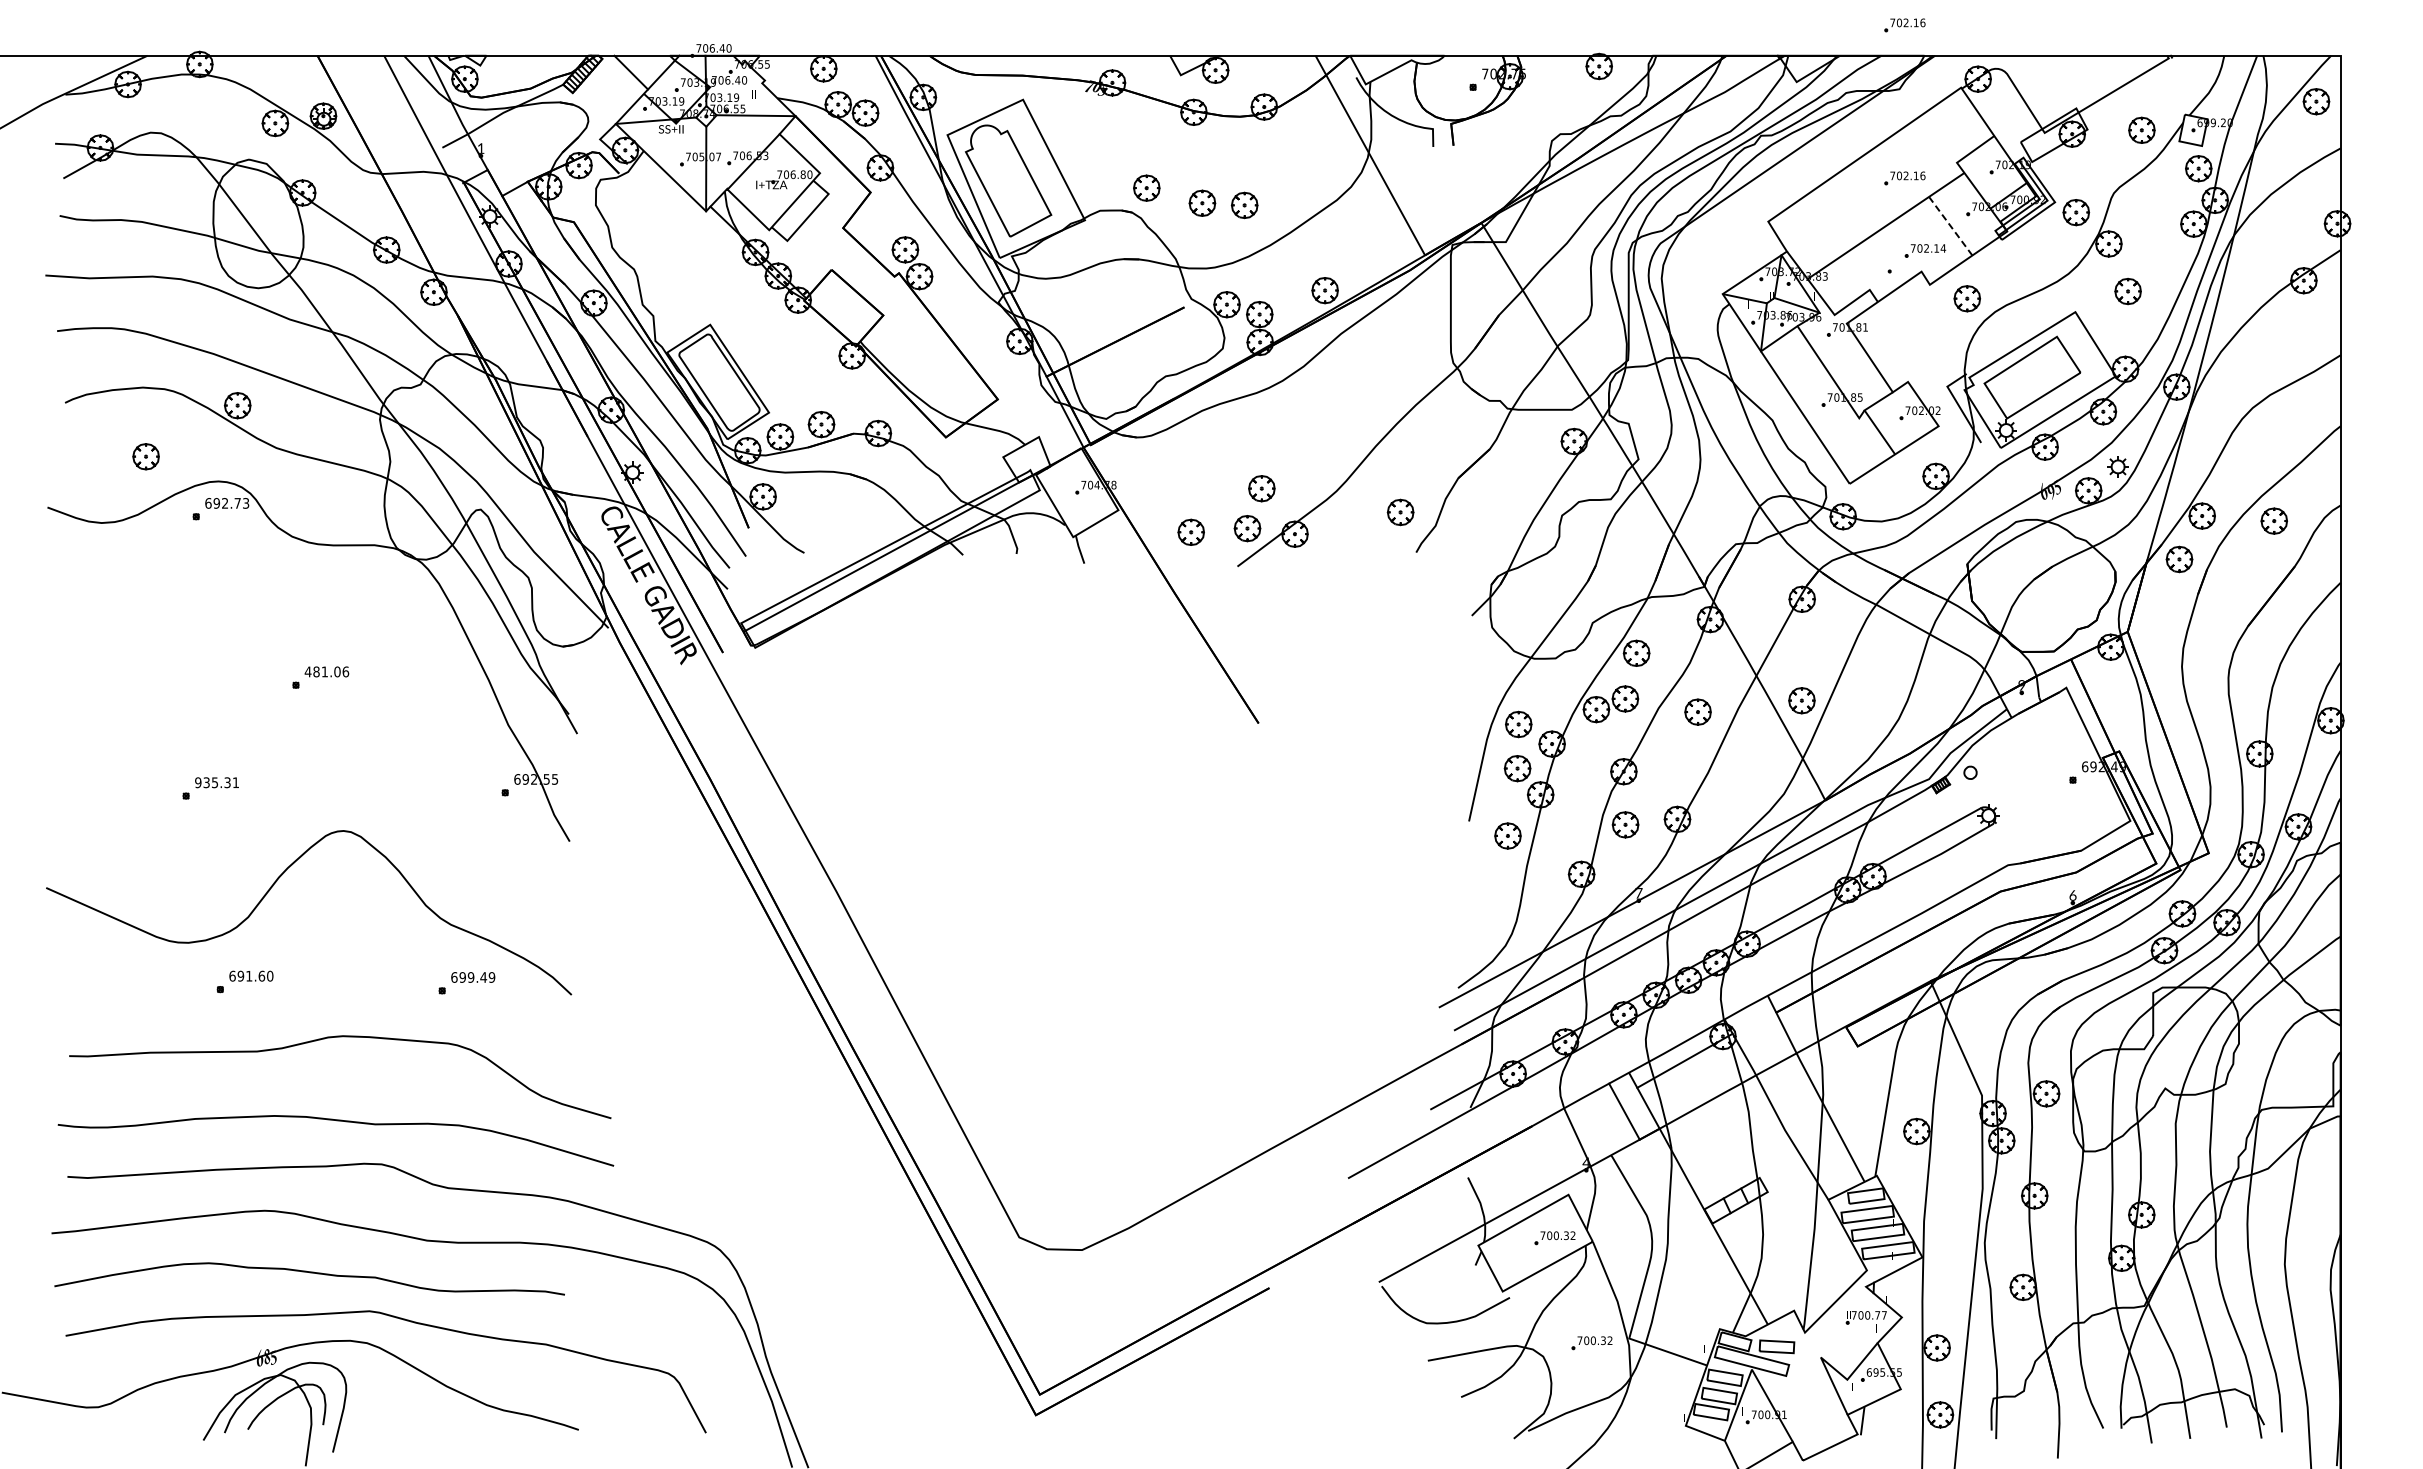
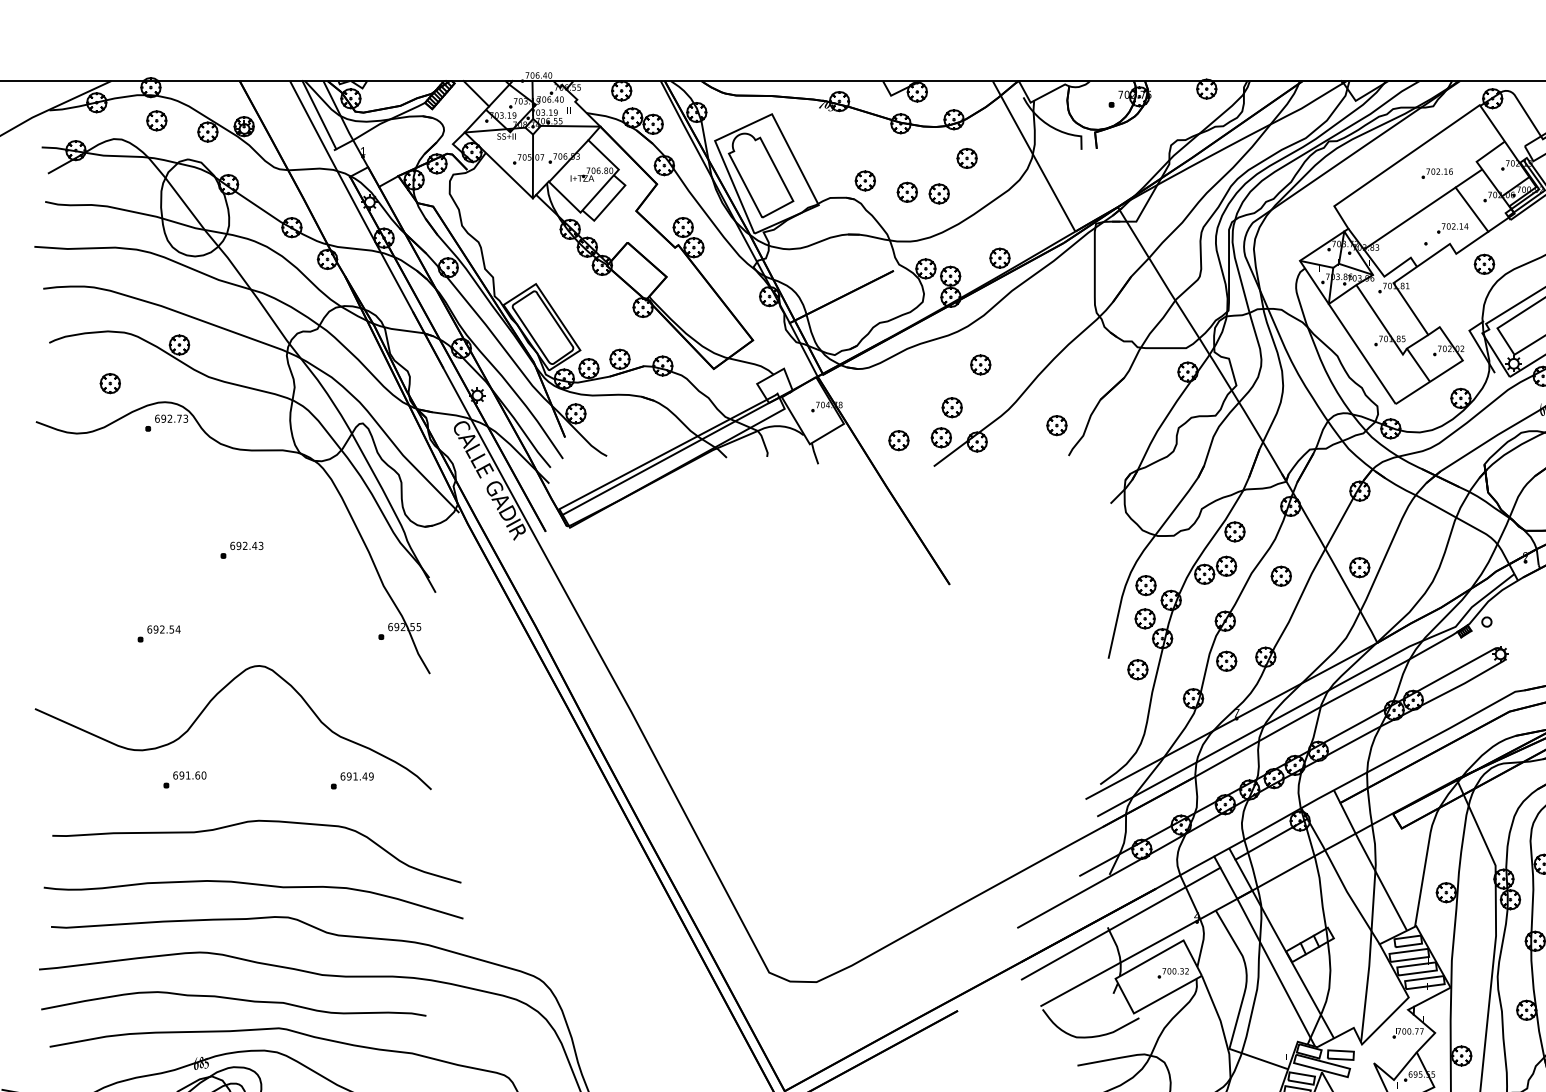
part: (1904, 25) -> (1437, 58), removed
line: (422, 100) -> (318, 114), added
part: (207, 108) -> (156, 120), added
part: (1281, 157) -> (967, 157), added
line: (1951, 226) -> (1472, 209), dashed -> solid
part: (1299, 431) -> (980, 364), added
text: (326, 671) -> (246, 545), 481.06 -> 692.43
text: (217, 782) -> (164, 629), 935.31 -> 692.54
text: (470, 977) -> (355, 776), 699.49 -> 691.49
line: (1485, 1172) -> (1120, 923), added
line: (1690, 1236) -> (1275, 971), added
part: (1591, 1343) -> (1200, 1052), removed

